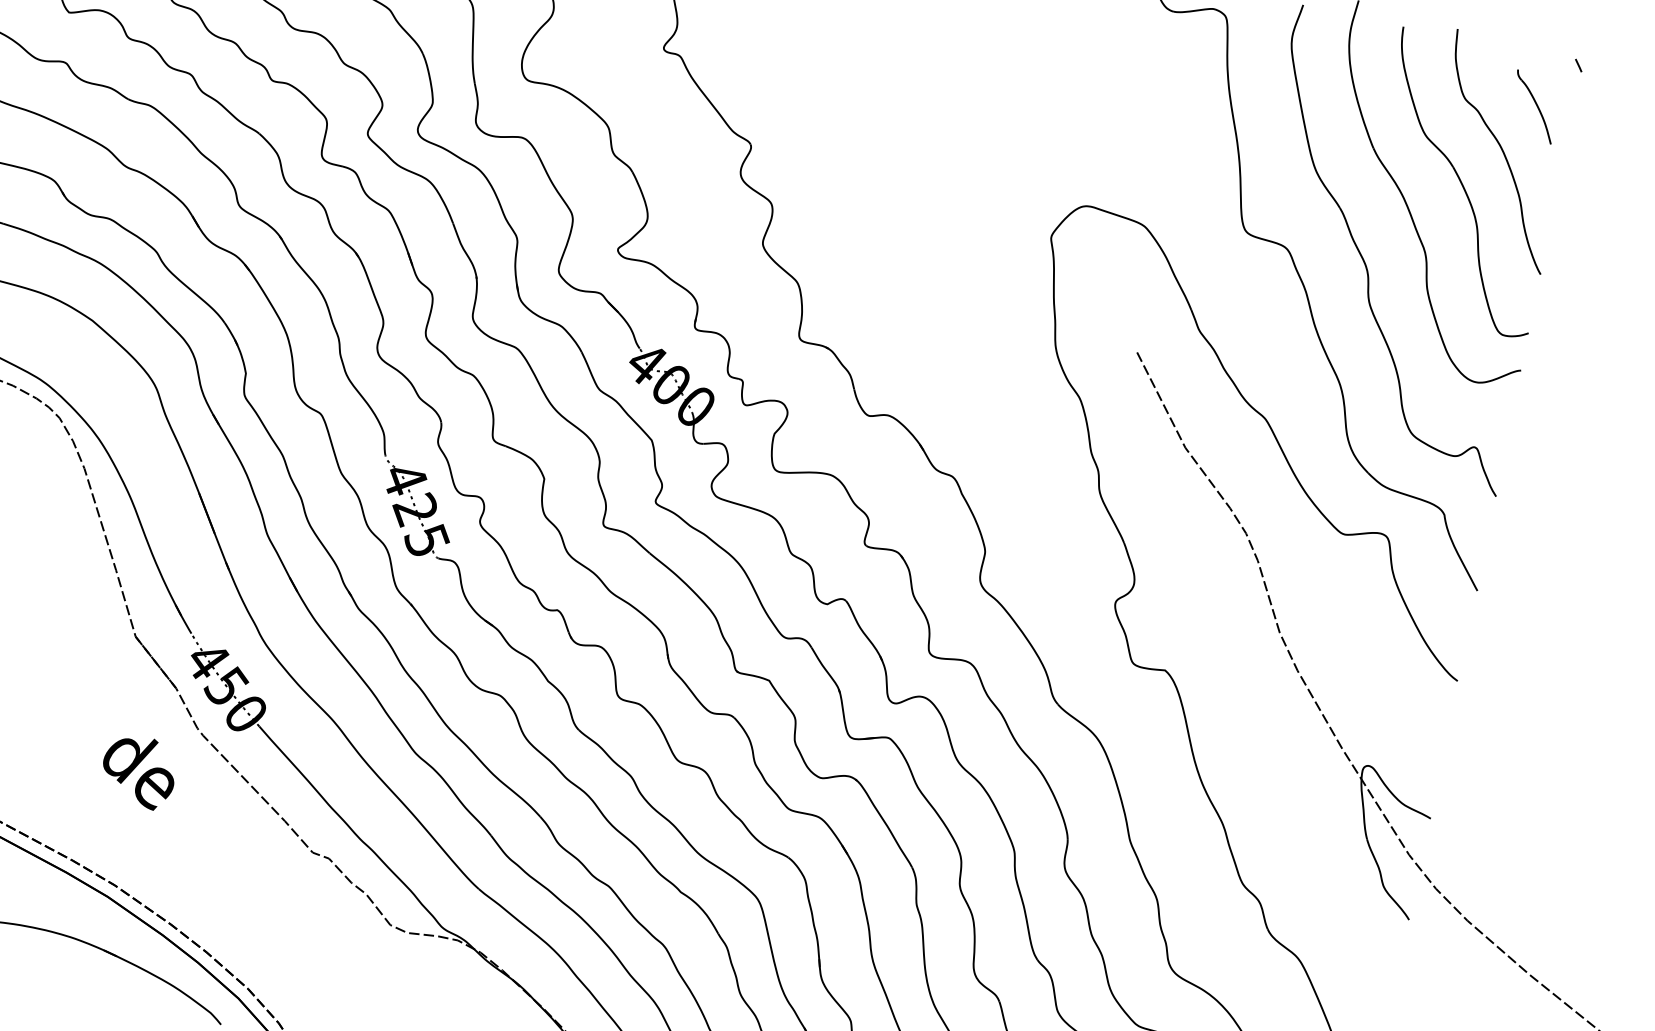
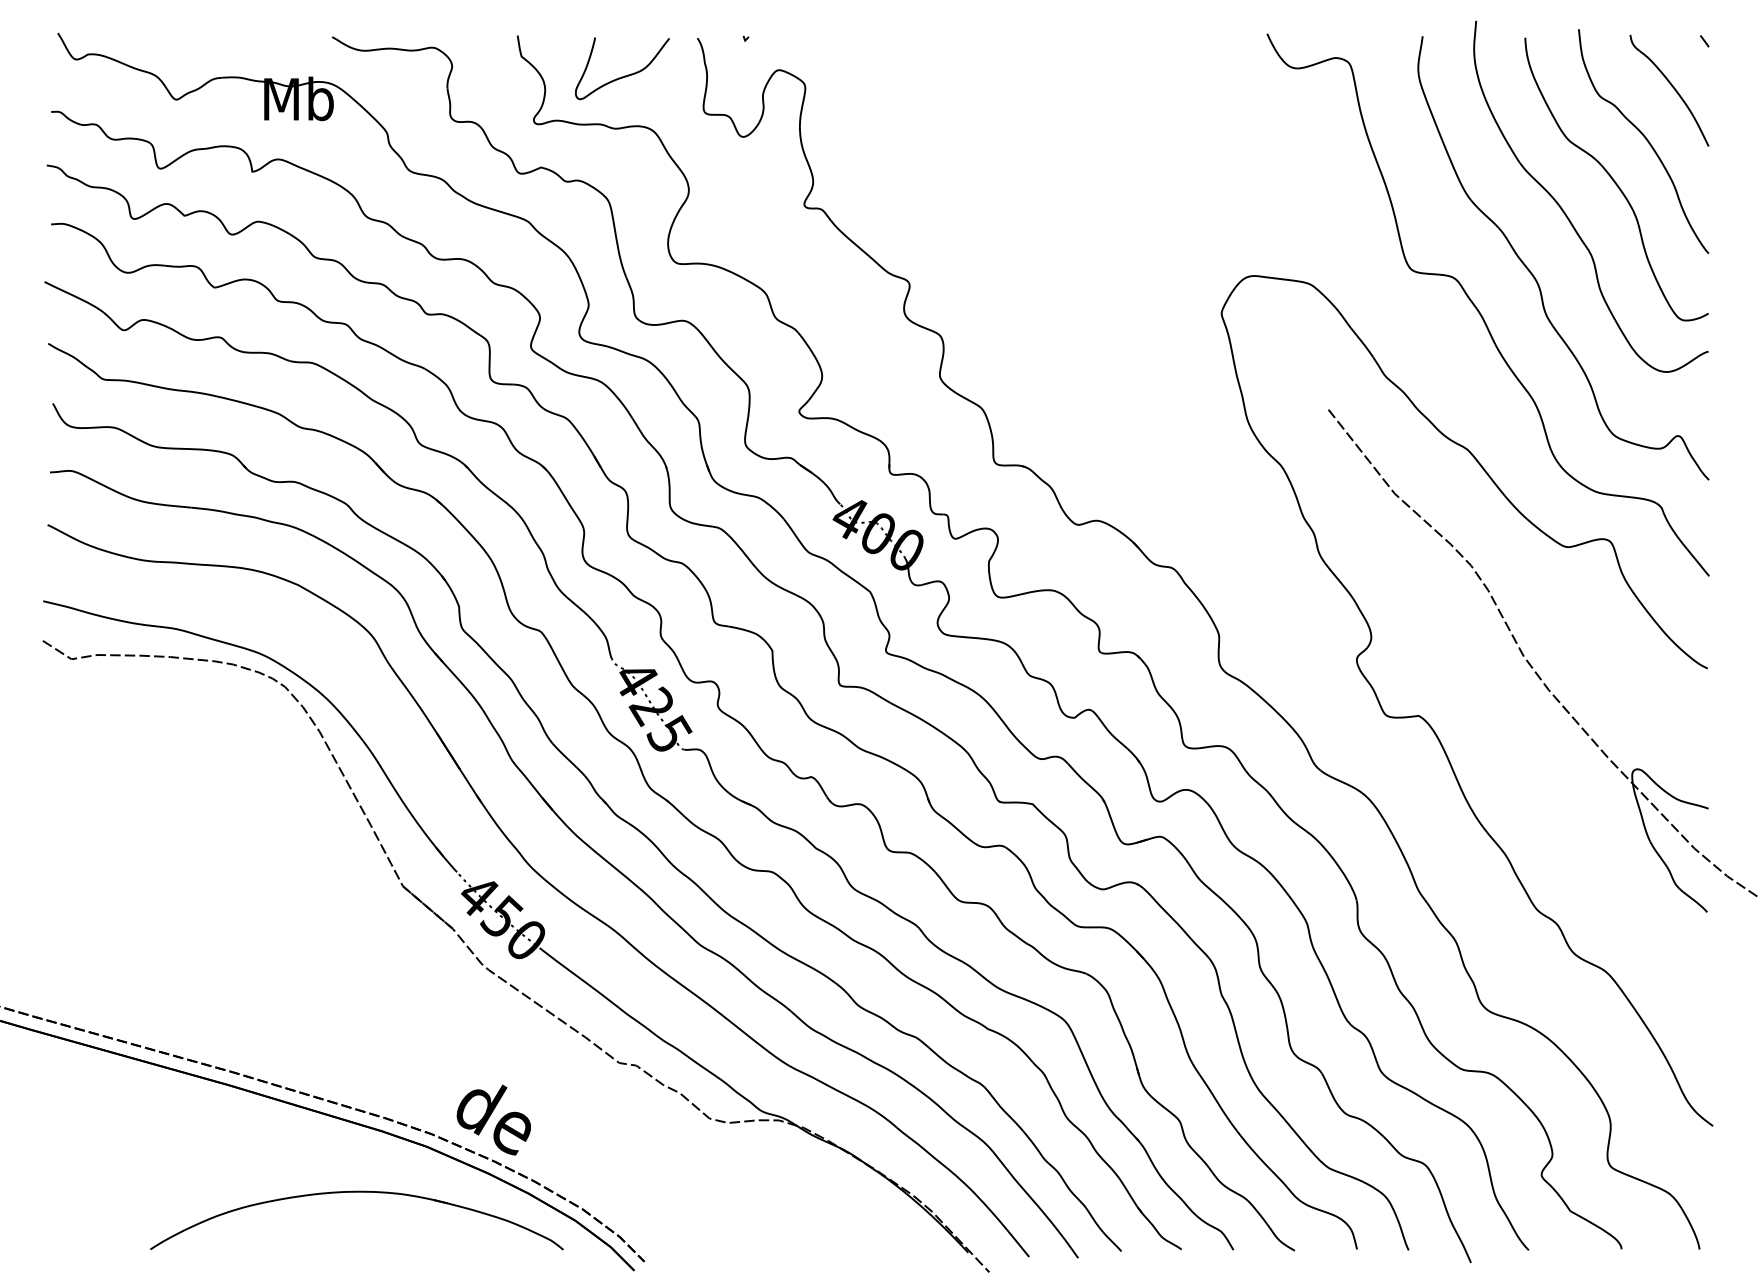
part: (1534, 106) -> (1669, 90), size x1.67
text: (138, 771) -> (493, 1119), moved

